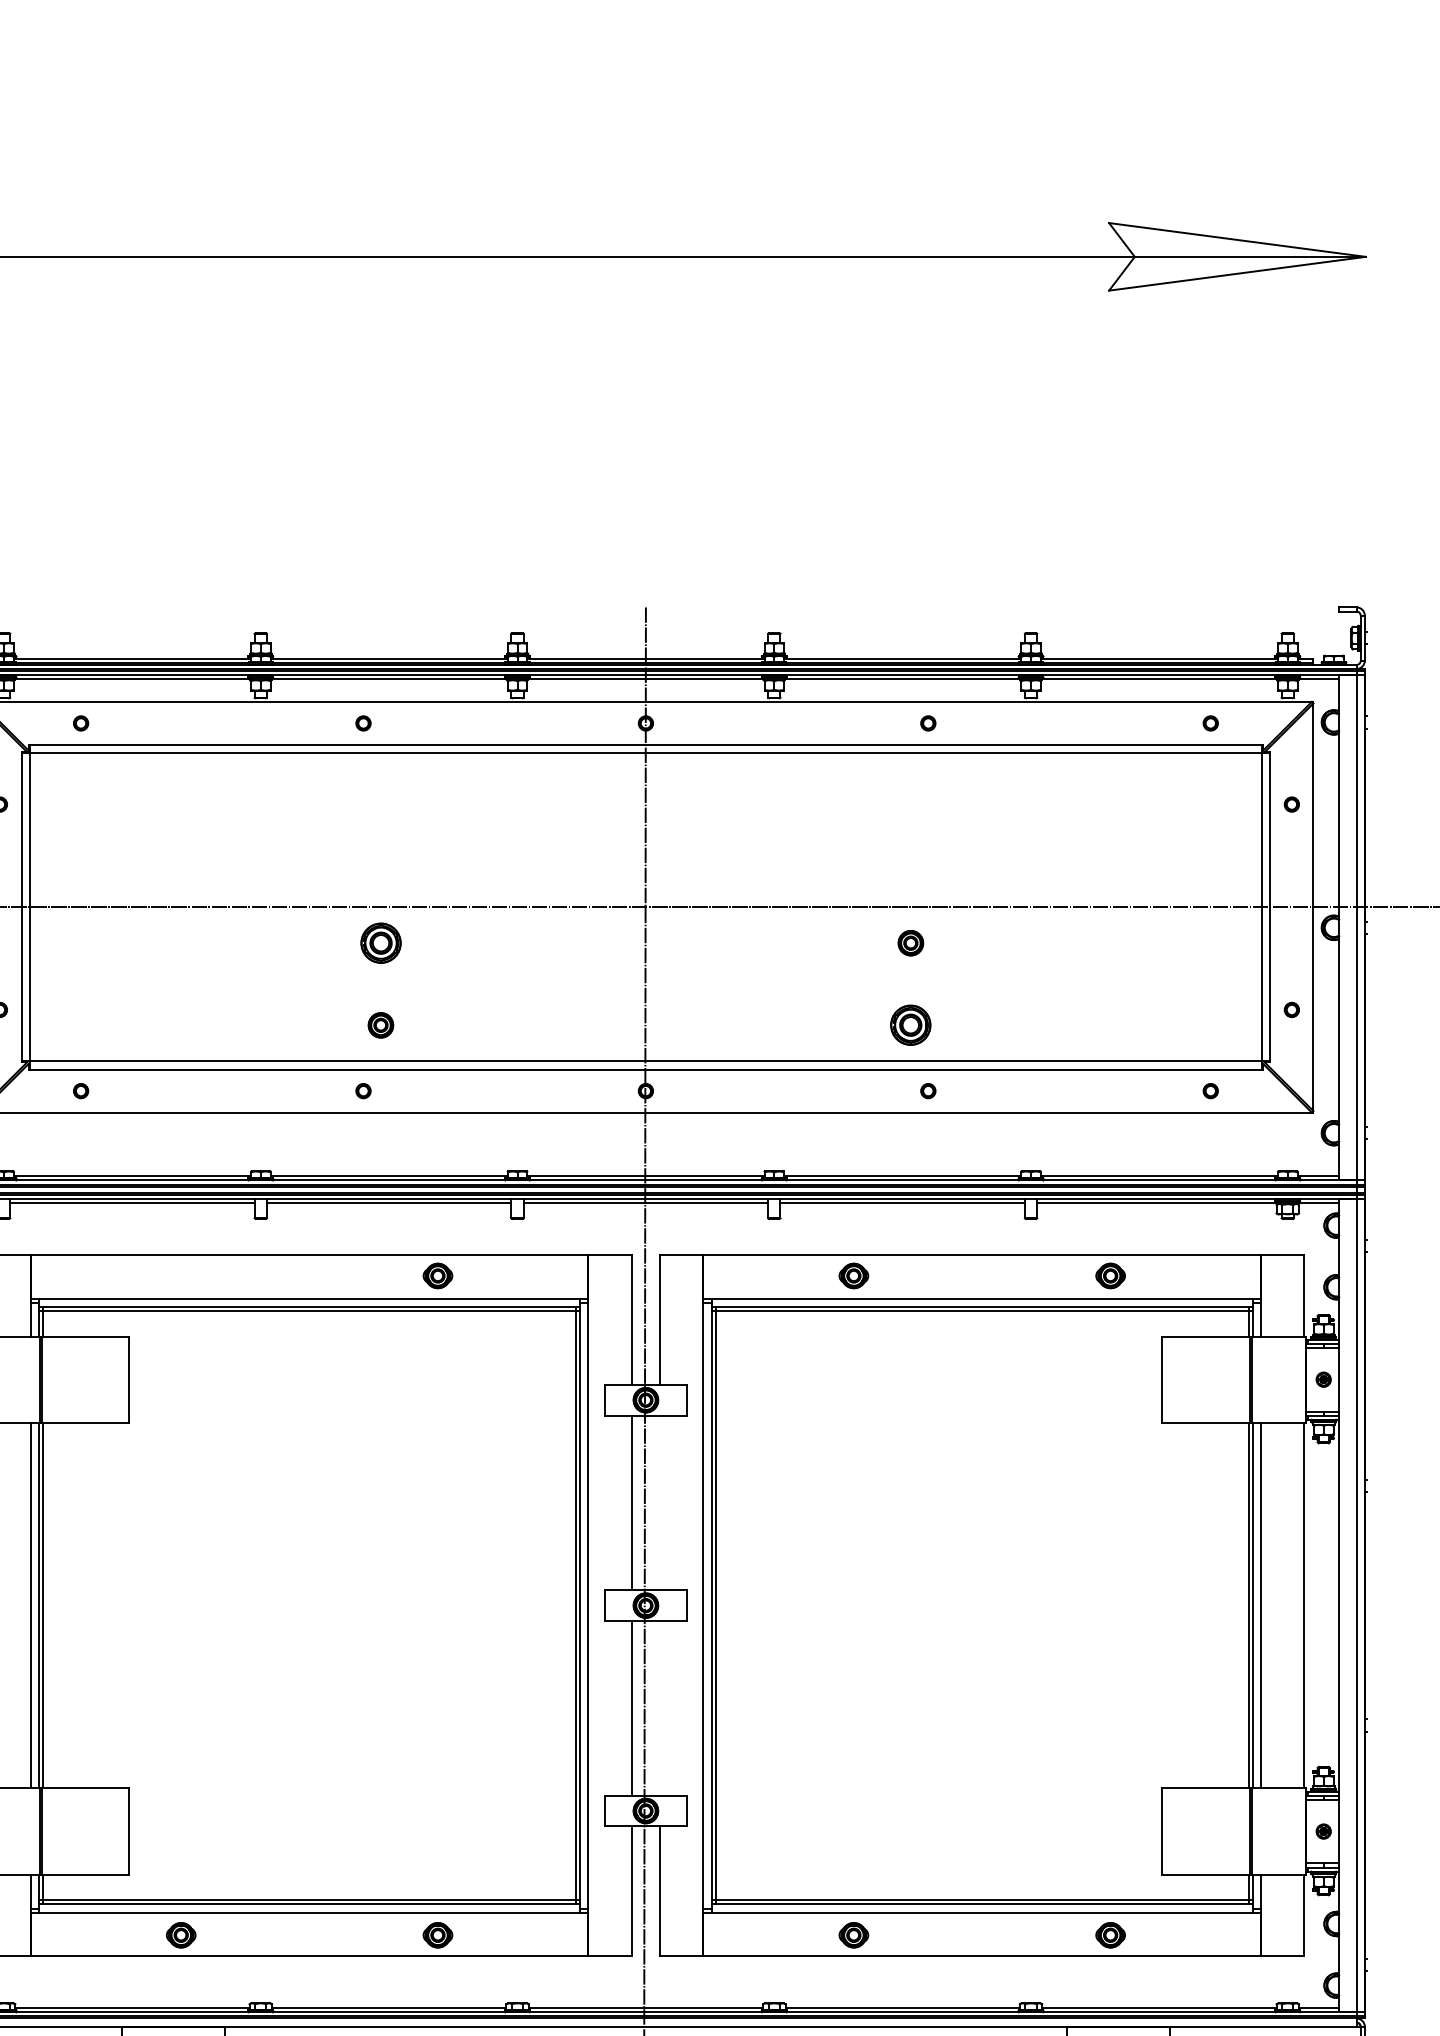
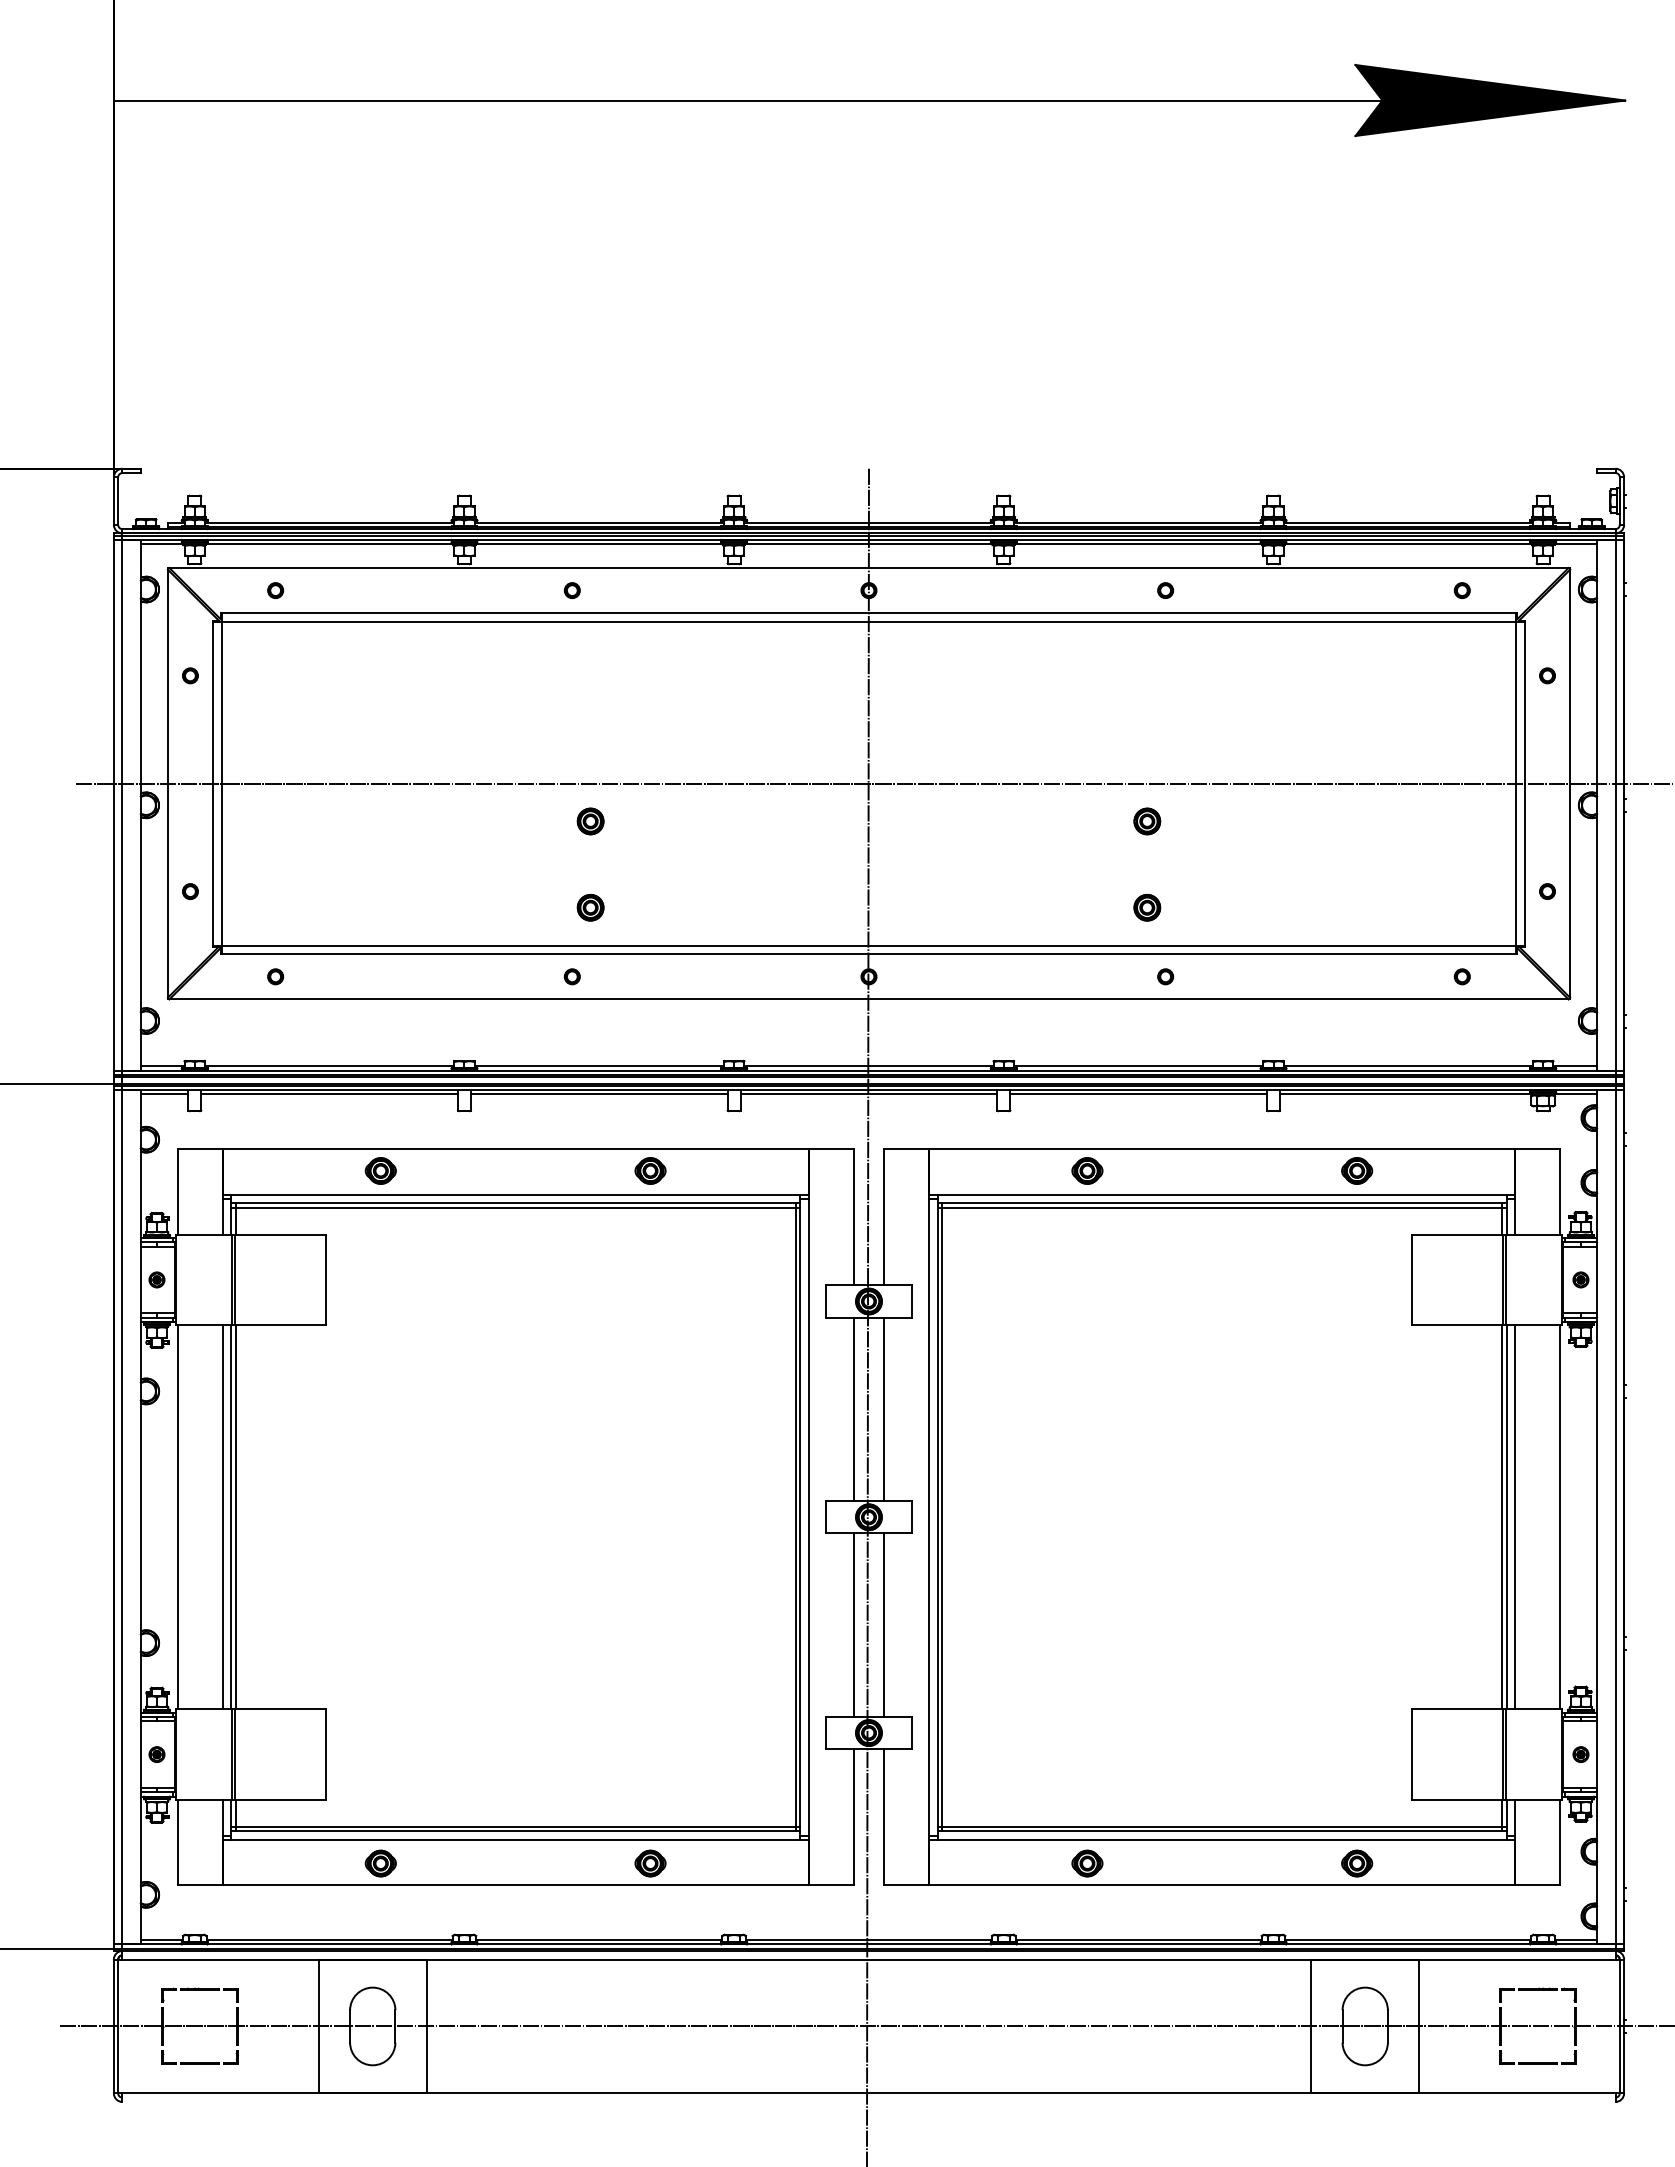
fill: (1237, 256) -> (1490, 100), added
part: (380, 943) -> (590, 821), size x0.62
part: (911, 1025) -> (1147, 907), size x0.62
part: (180, 1275) -> (380, 1170), added
line: (660, 1503) -> (884, 1409), added
line: (660, 1707) -> (884, 1624), added

